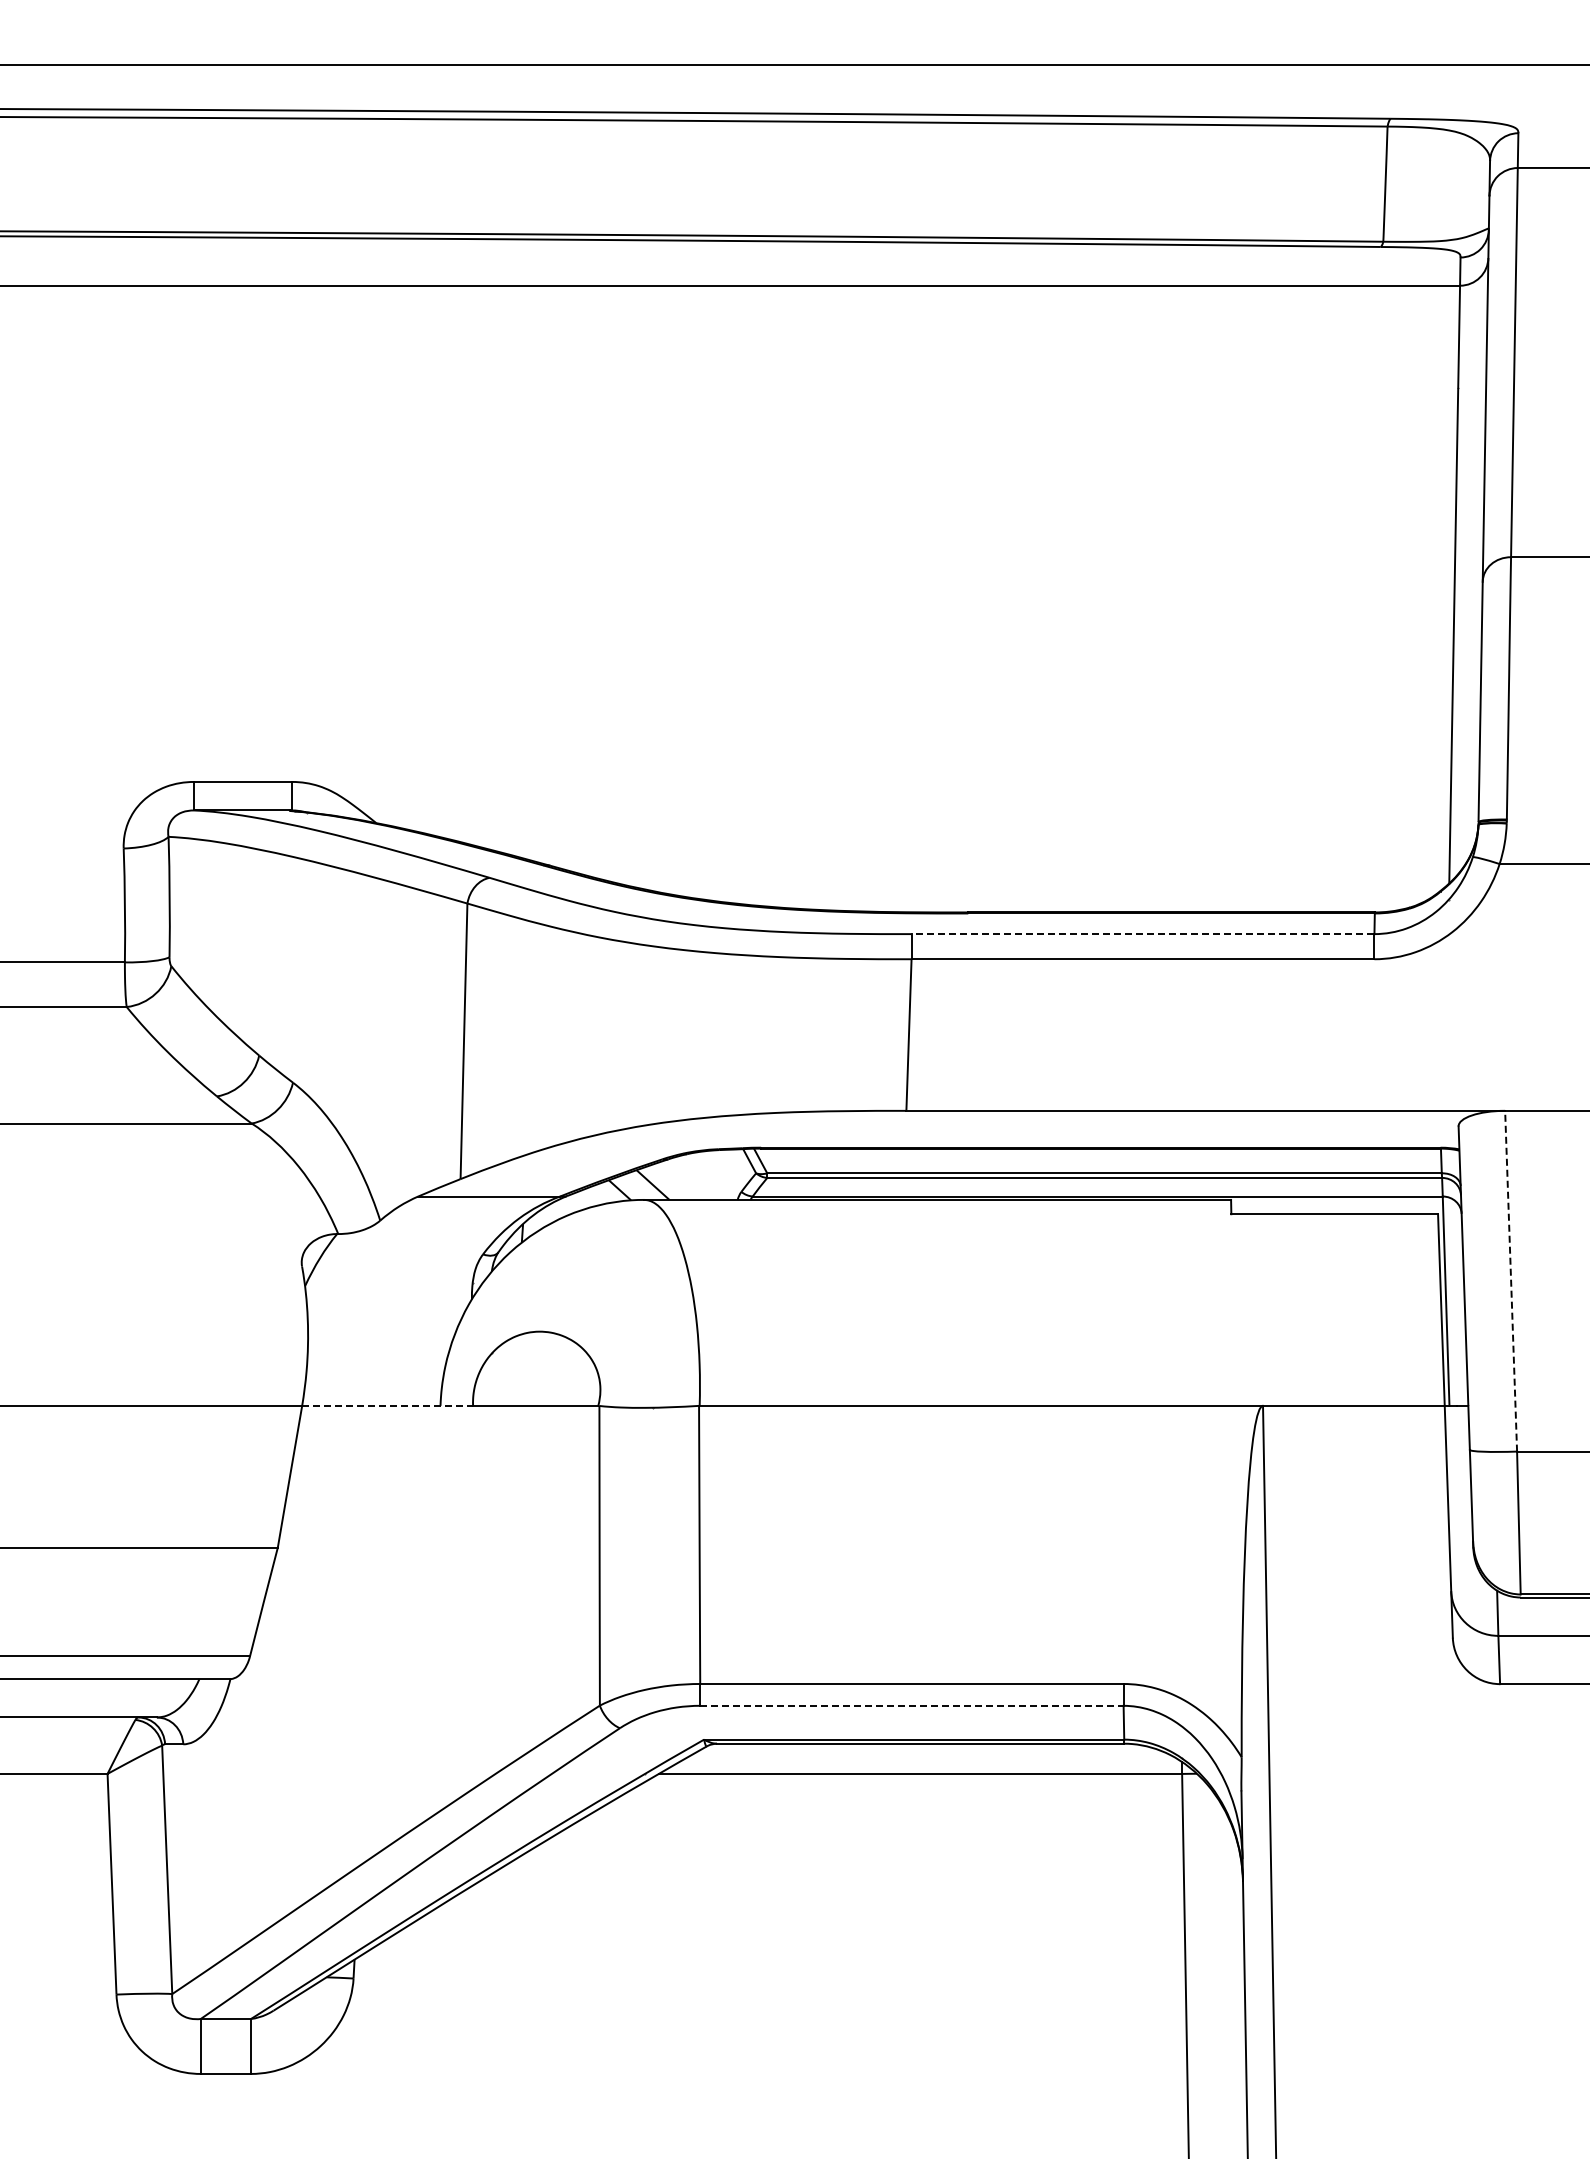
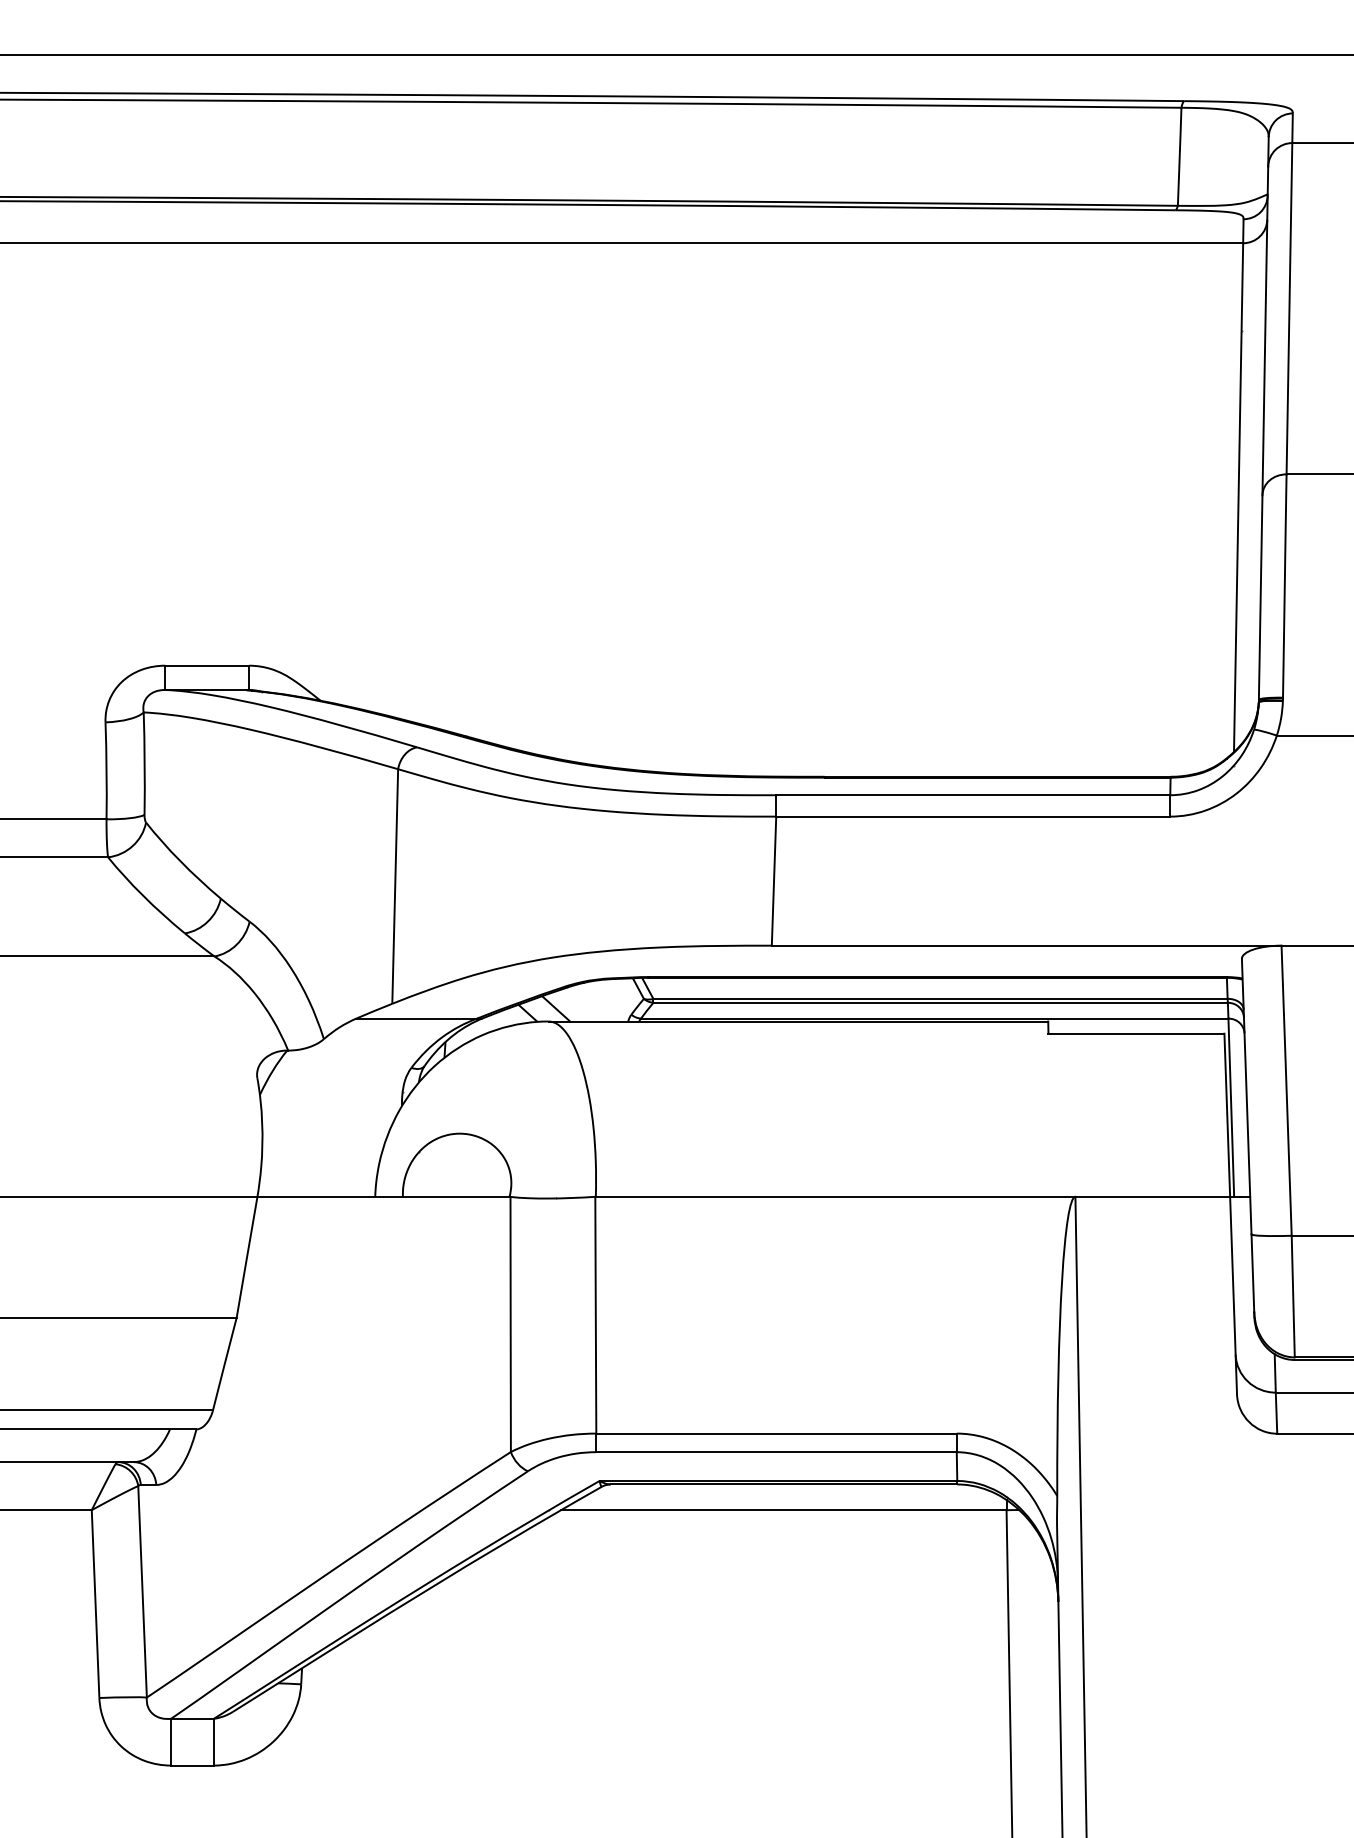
line: (1142, 934) -> (972, 795), dashed -> solid
line: (1511, 1280) -> (1286, 1090), dashed -> solid
line: (388, 1405) -> (330, 1196), dashed -> solid
line: (911, 1705) -> (776, 1451), dashed -> solid

